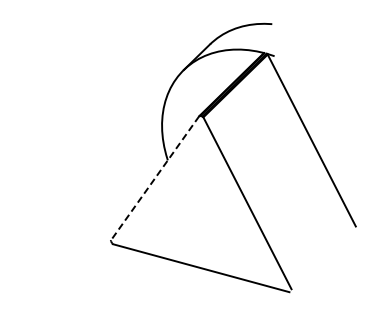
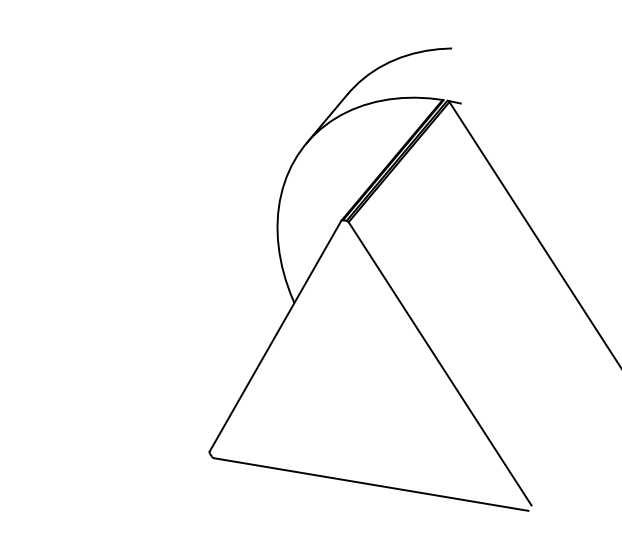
line: (154, 178) -> (274, 336), dashed -> solid

